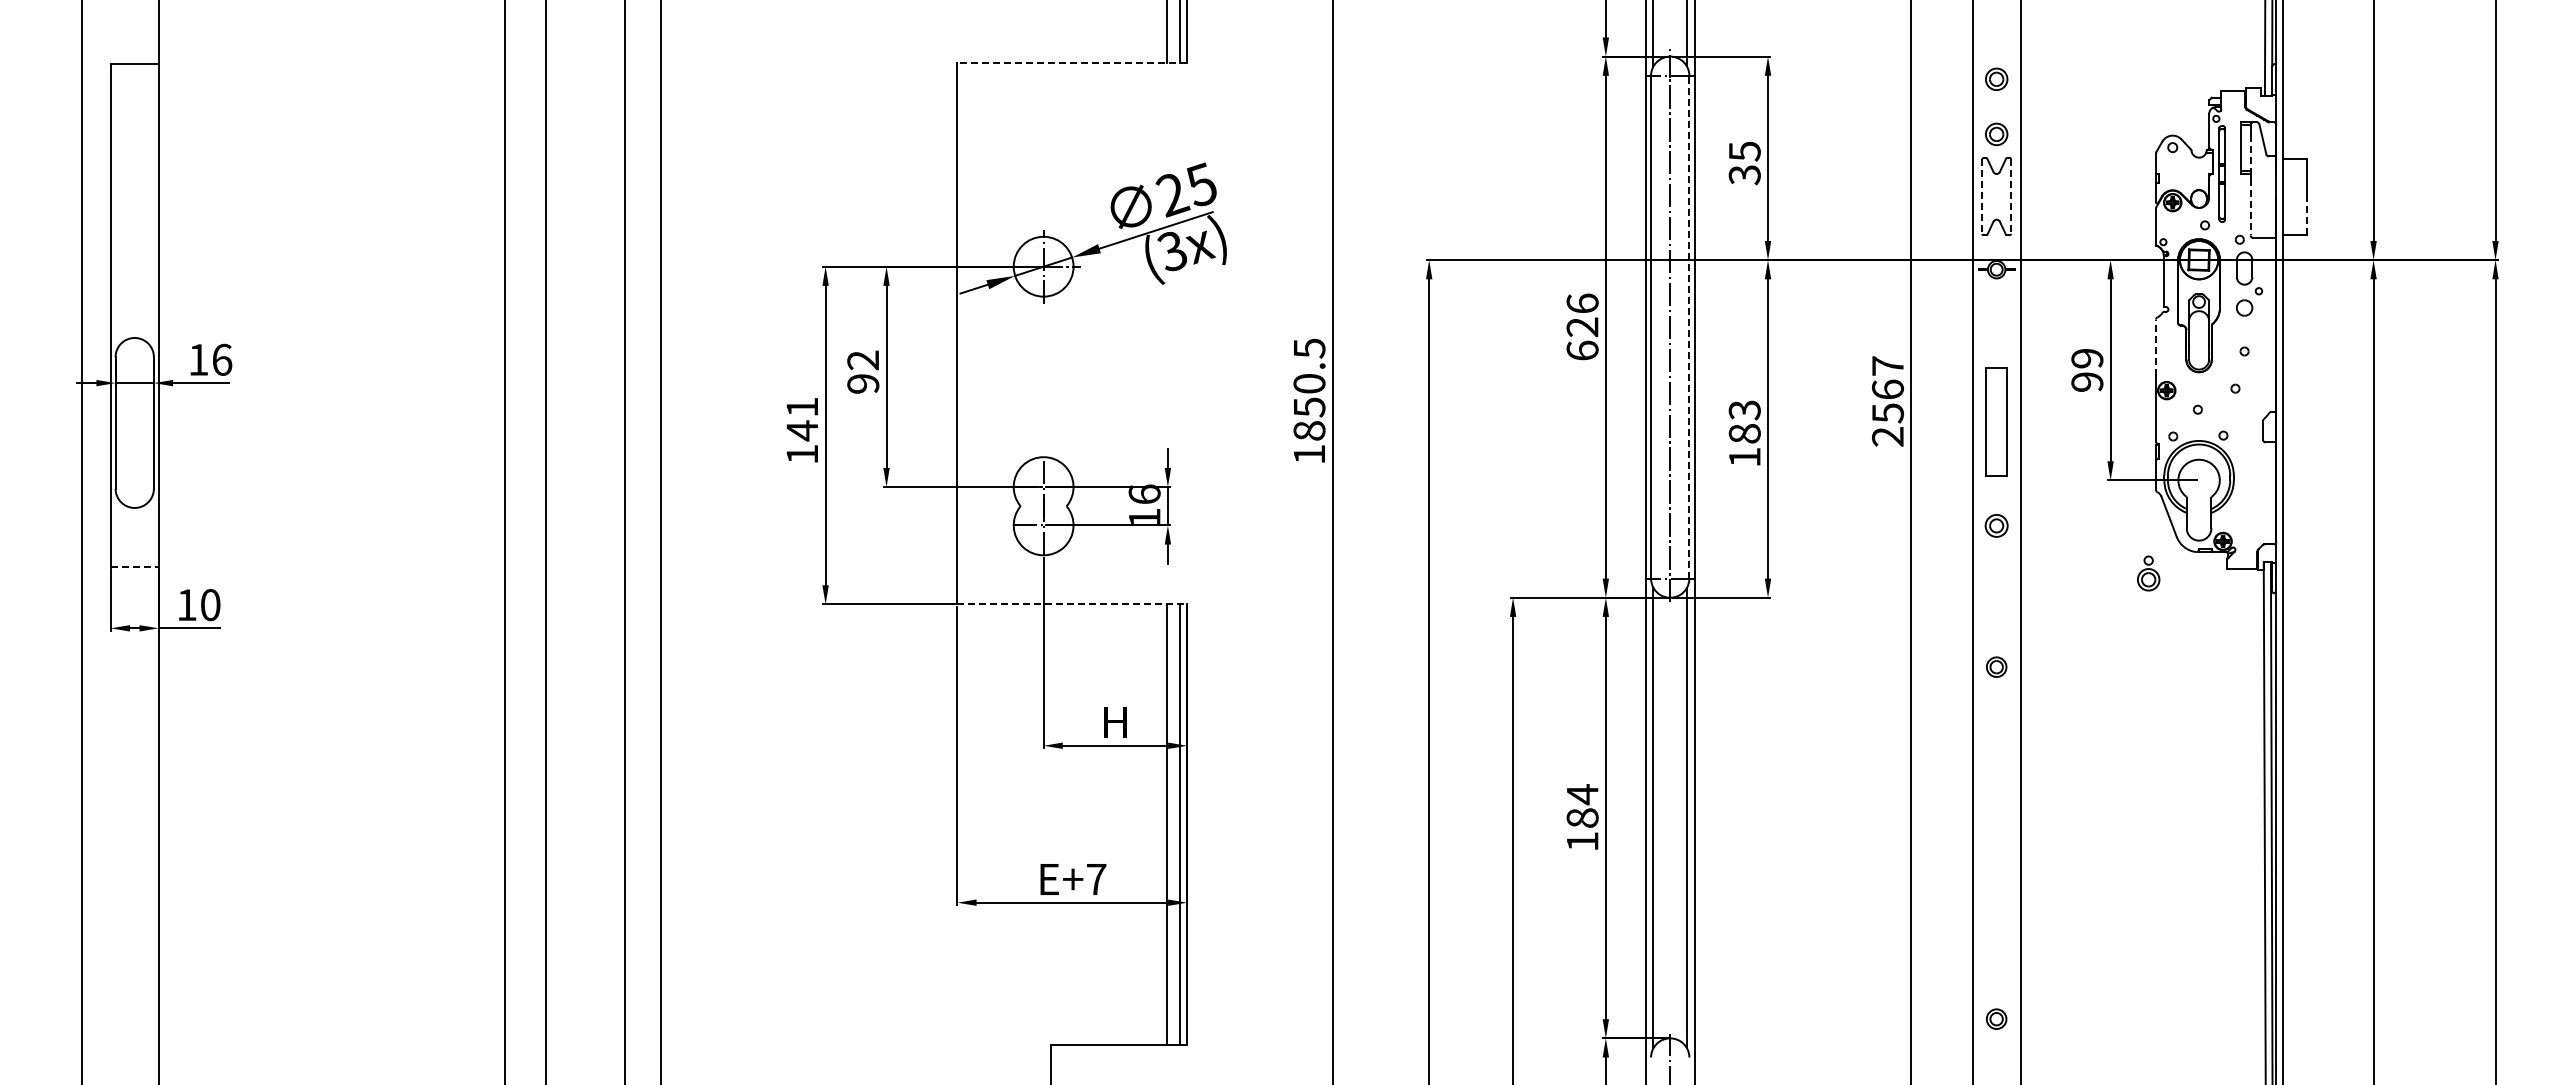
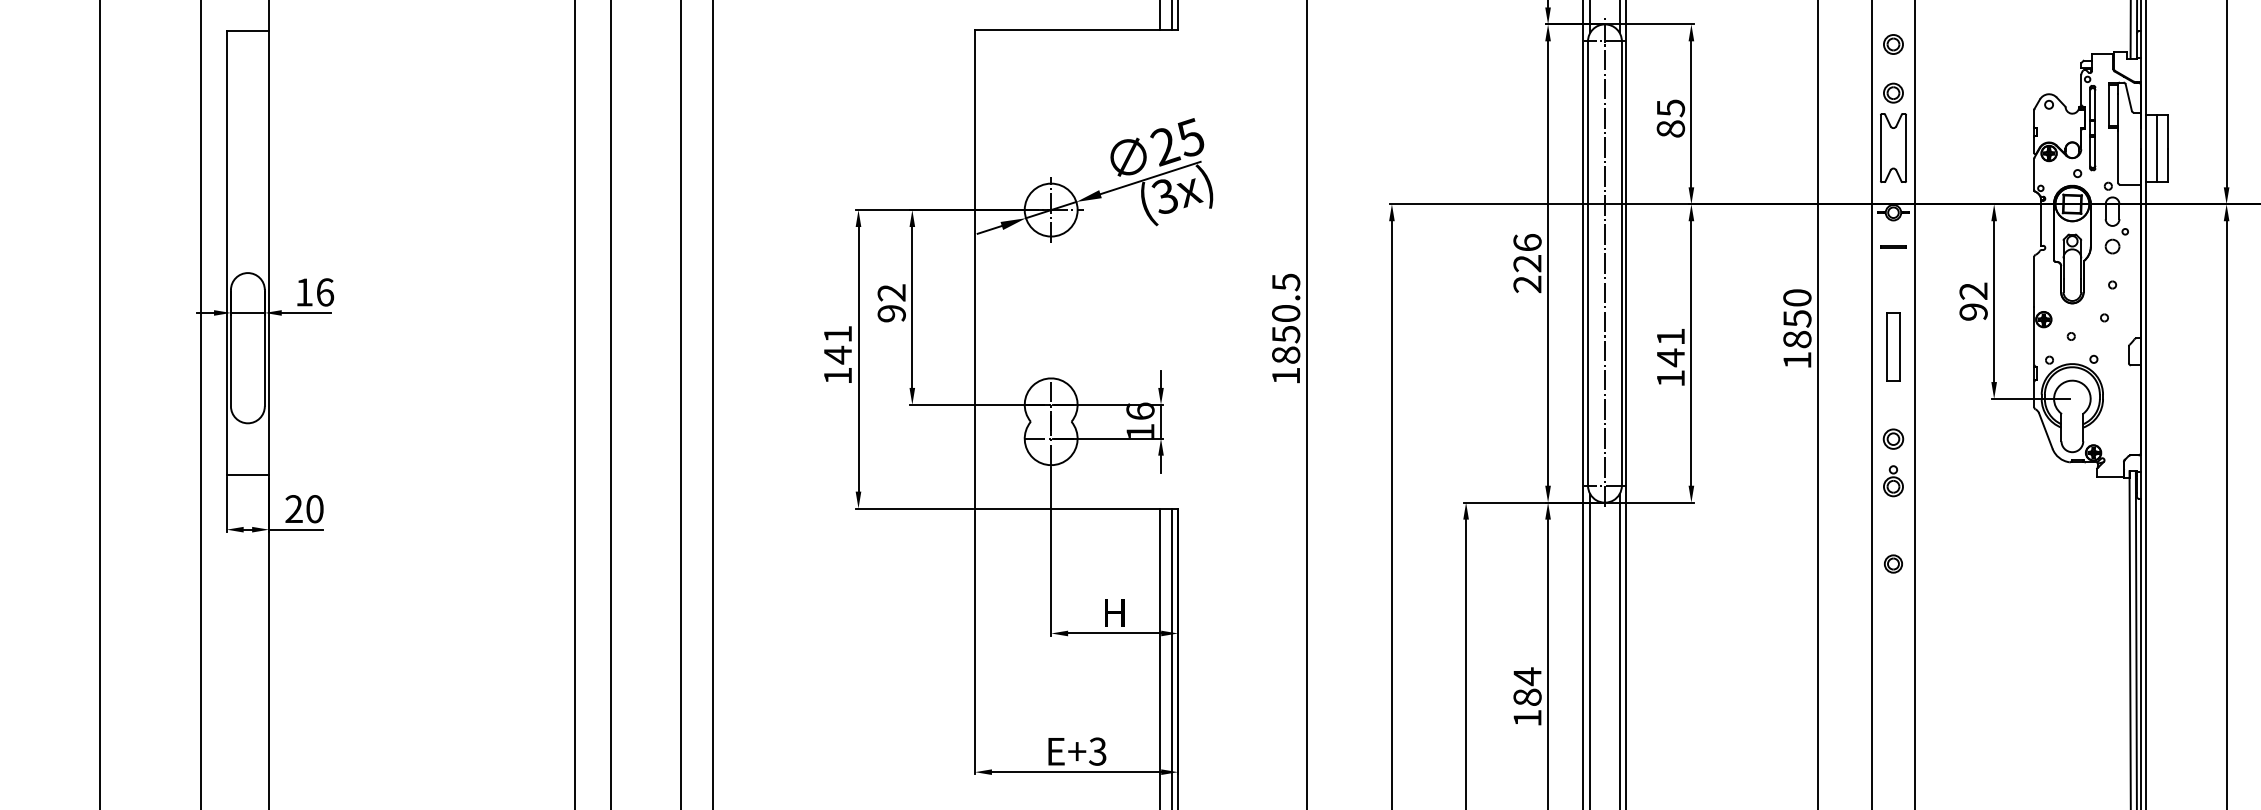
line: (1072, 63) -> (1076, 30), dashed -> solid
text: (1744, 175) -> (1670, 129), 35 -> 85
line: (2250, 185) -> (2117, 138), dashed -> solid
line: (2294, 196) -> (2156, 148), added
line: (1982, 197) -> (1880, 148), dashed -> solid
line: (2011, 197) -> (1906, 148), dashed -> solid
line: (2306, 215) -> (2167, 164), dashed -> solid
line: (1996, 307) -> (1893, 246), added
line: (1689, 326) -> (1621, 262), dashed -> solid
line: (2156, 347) -> (2034, 281), dashed -> solid
text: (1582, 350) -> (1527, 284), 626 -> 226
text: (2087, 358) -> (1973, 291), 99 -> 92
text: (1887, 401) -> (1796, 329), 2567 -> 1850
part: (1996, 421) -> (1893, 346), size x0.71
text: (1744, 422) -> (1670, 347), 183 -> 141
line: (134, 566) -> (247, 475), dashed -> solid
part: (2148, 573) -> (1893, 481), moved
text: (186, 604) -> (293, 508), 10 -> 20
line: (1072, 604) -> (1076, 508), dashed -> solid
text: (1096, 879) -> (1097, 751), E+7 -> E+3

